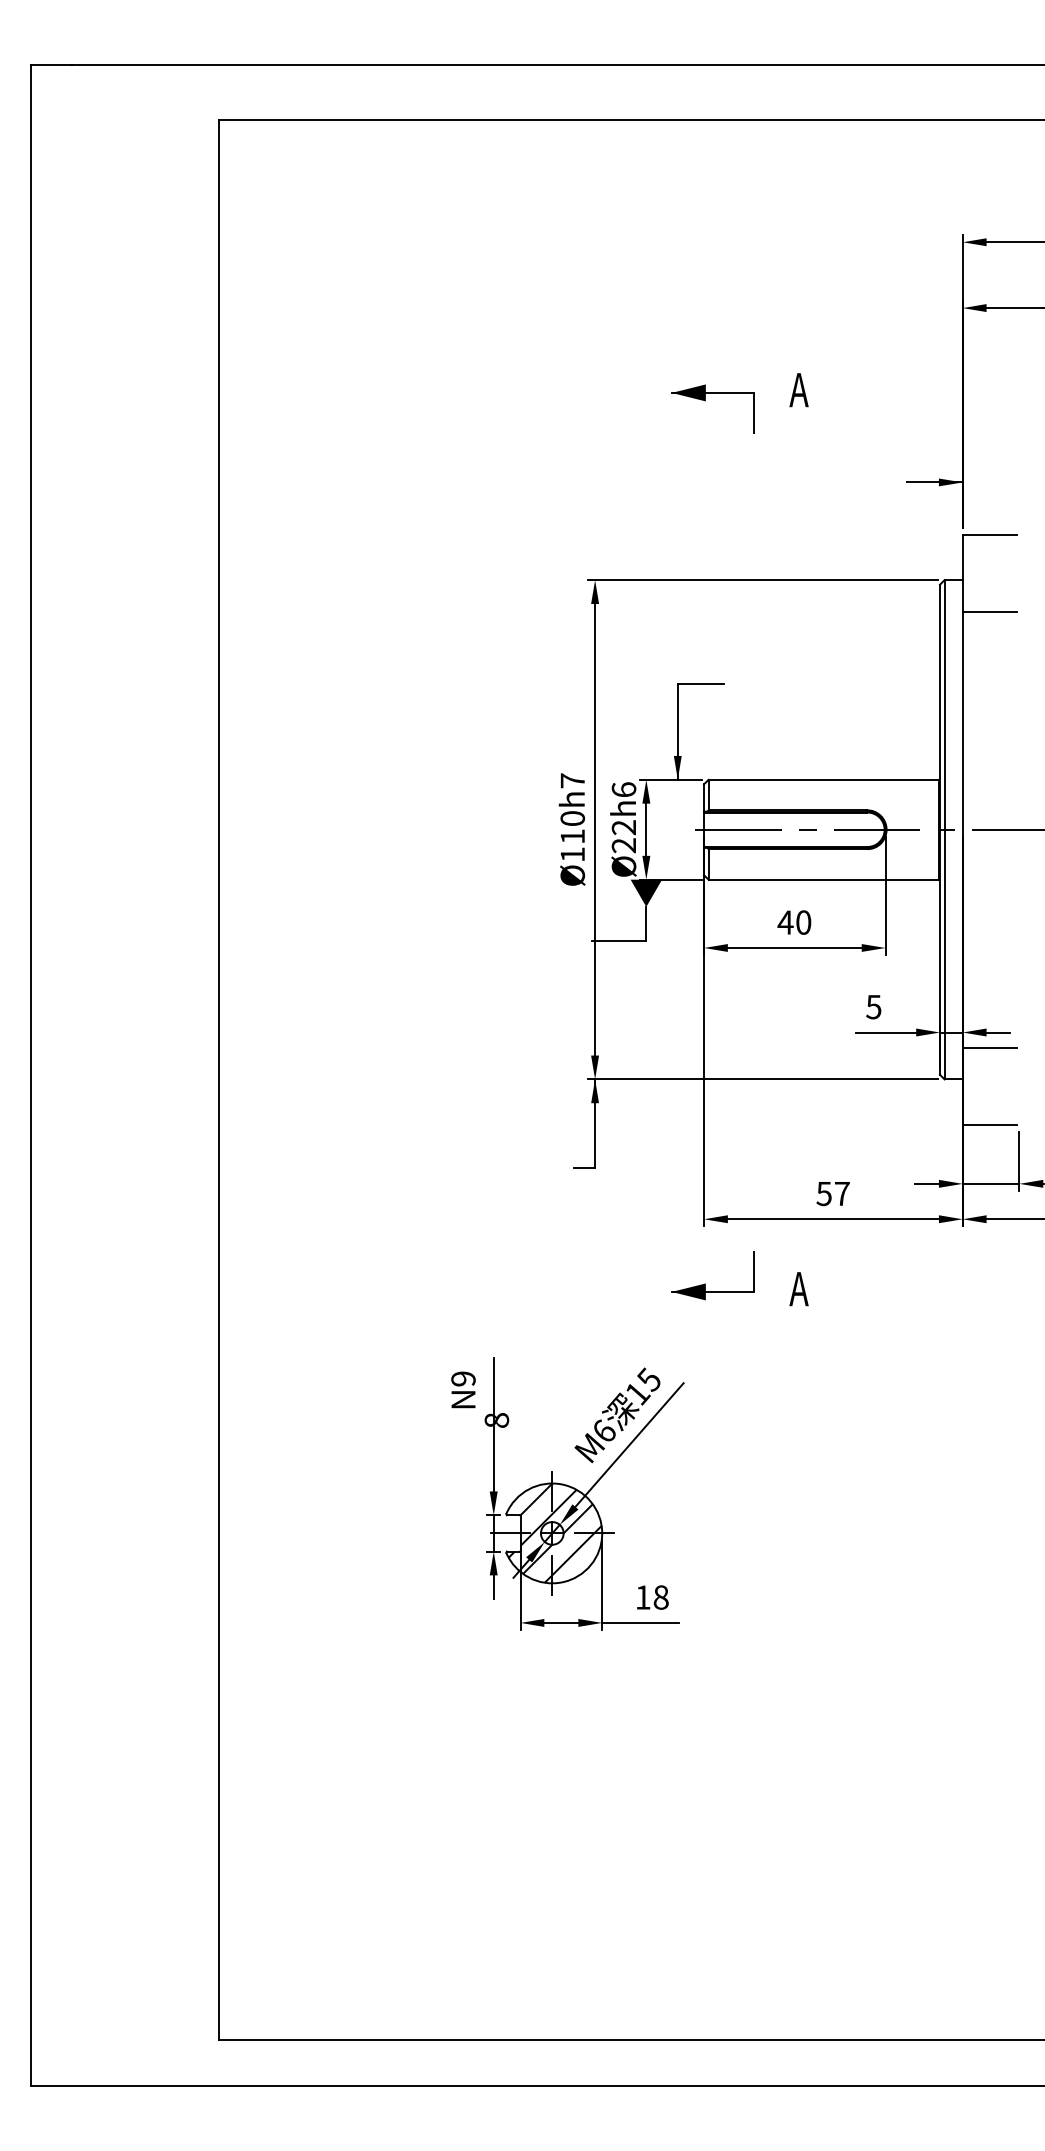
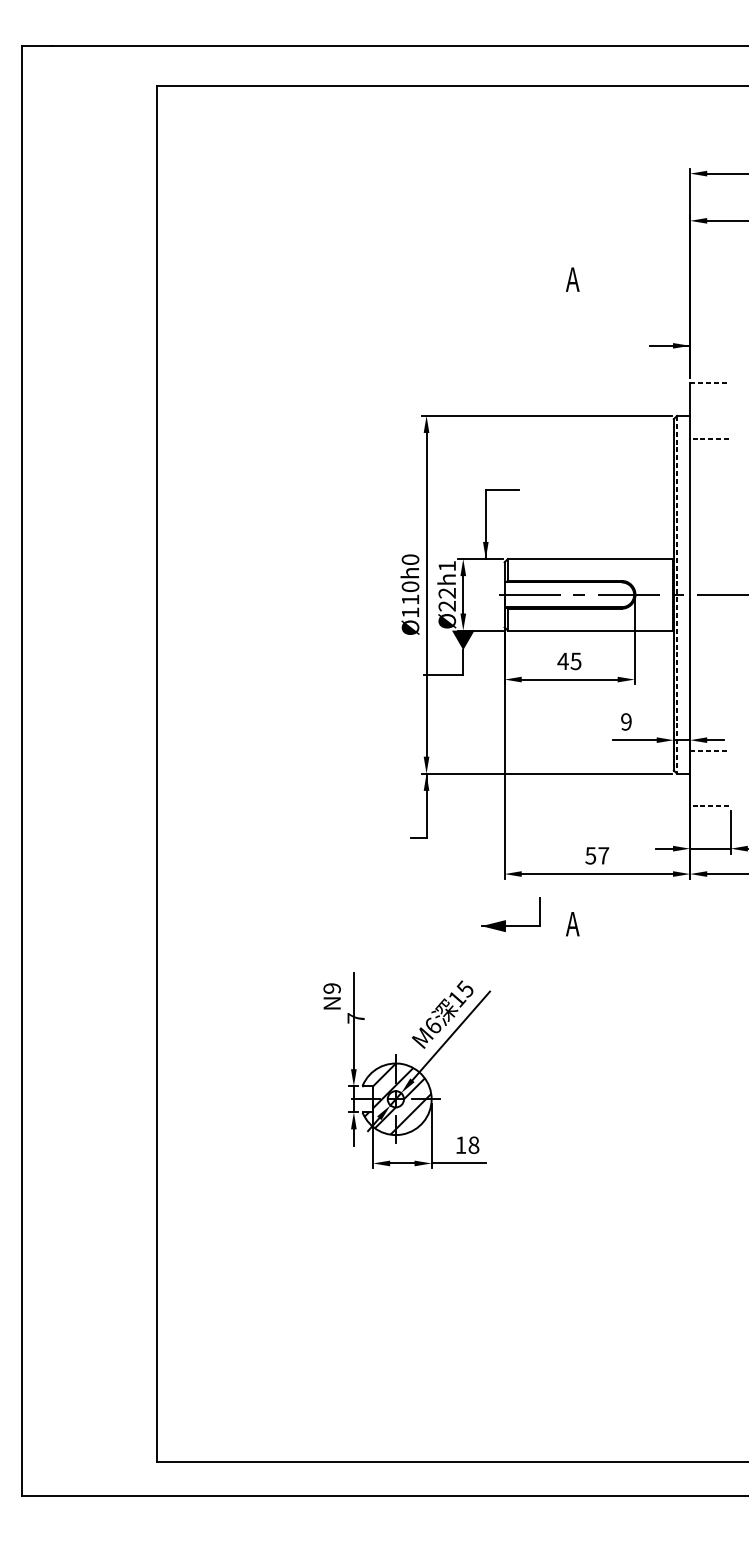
part: (705, 401) -> (505, 287), removed
line: (990, 534) -> (710, 383), solid -> dashed
line: (989, 611) -> (709, 438), solid -> dashed
text: (572, 780) -> (410, 559), Ø110h7 -> Ø110h0
text: (623, 789) -> (446, 565), Ø22h6 -> Ø22h1
line: (944, 829) -> (677, 594), solid -> dashed
text: (803, 922) -> (575, 661), 40 -> 45
text: (873, 1006) -> (626, 721), 5 -> 9
line: (990, 1047) -> (710, 750), solid -> dashed
line: (989, 1124) -> (709, 806), solid -> dashed
text: (496, 1420) -> (355, 1018), 8 -> 7

